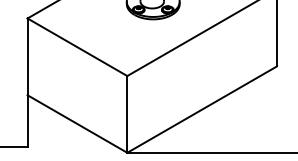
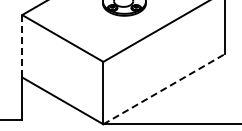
line: (27, 57) -> (22, 46), solid -> dashed
line: (202, 108) -> (164, 88), solid -> dashed

